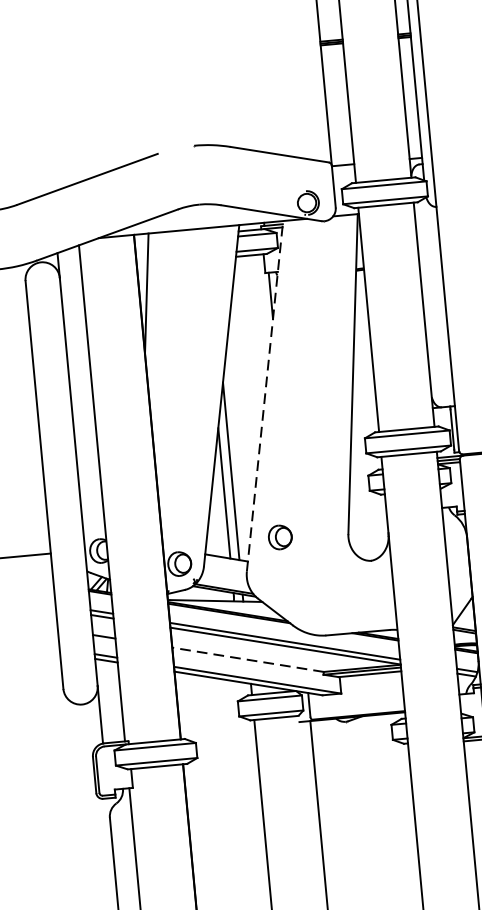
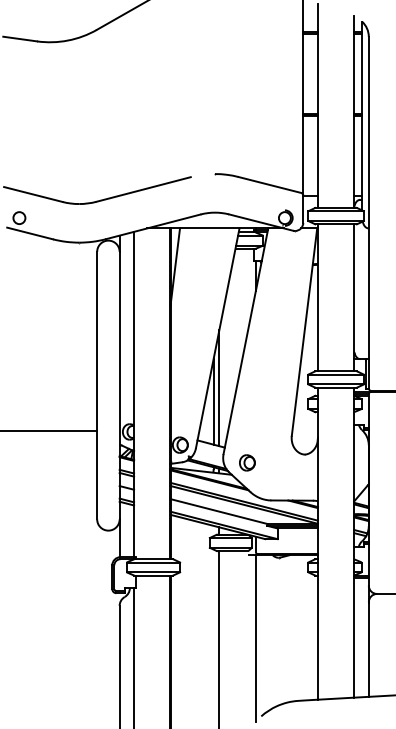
line: (265, 395) -> (246, 340), dashed -> solid
part: (280, 536) -> (247, 462), moved
line: (247, 659) -> (218, 511), dashed -> solid

